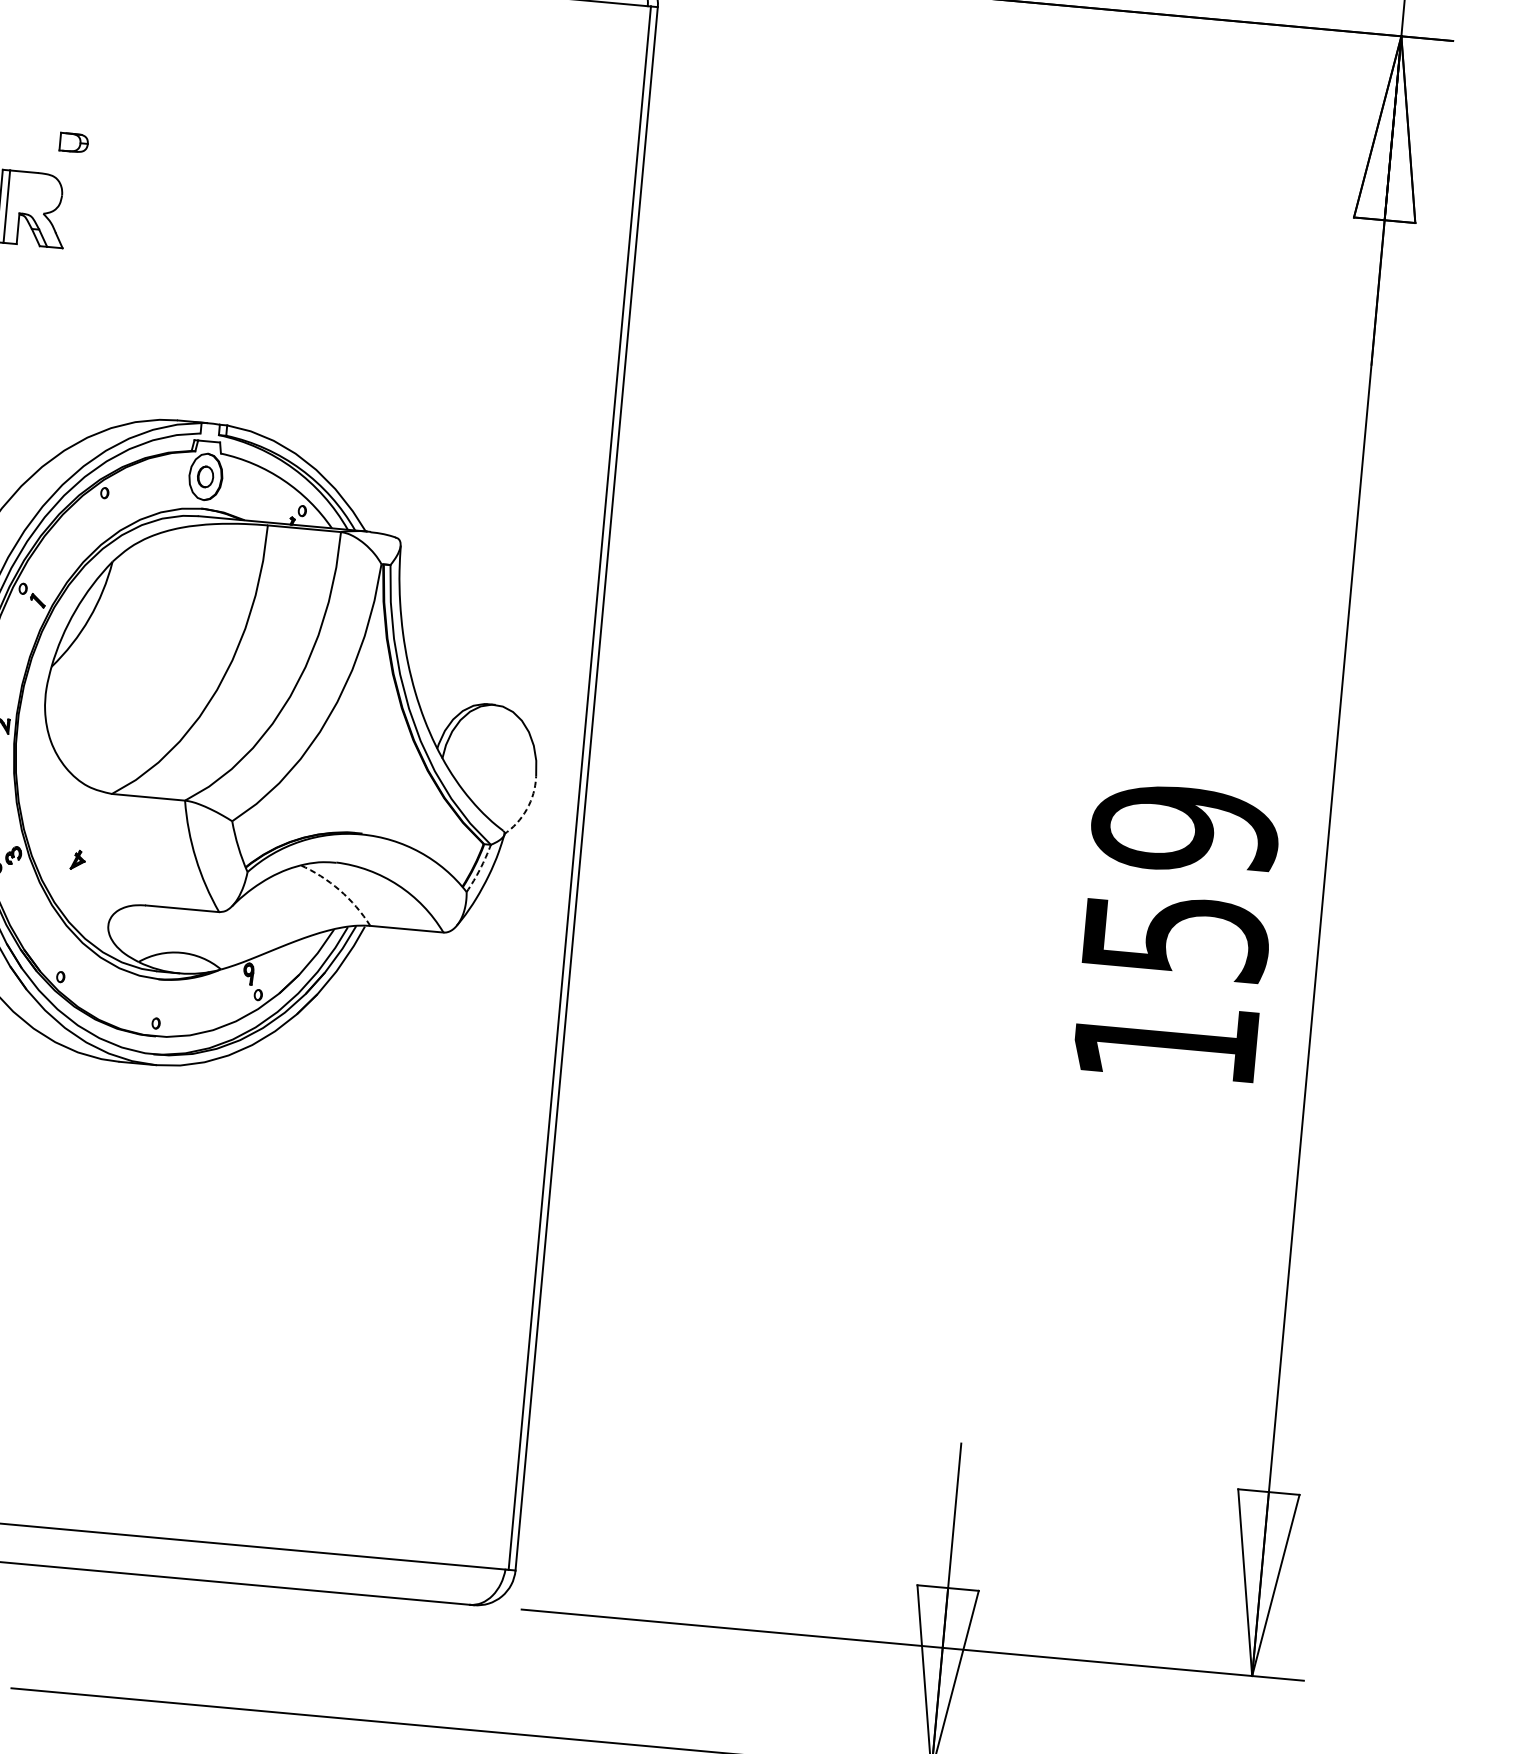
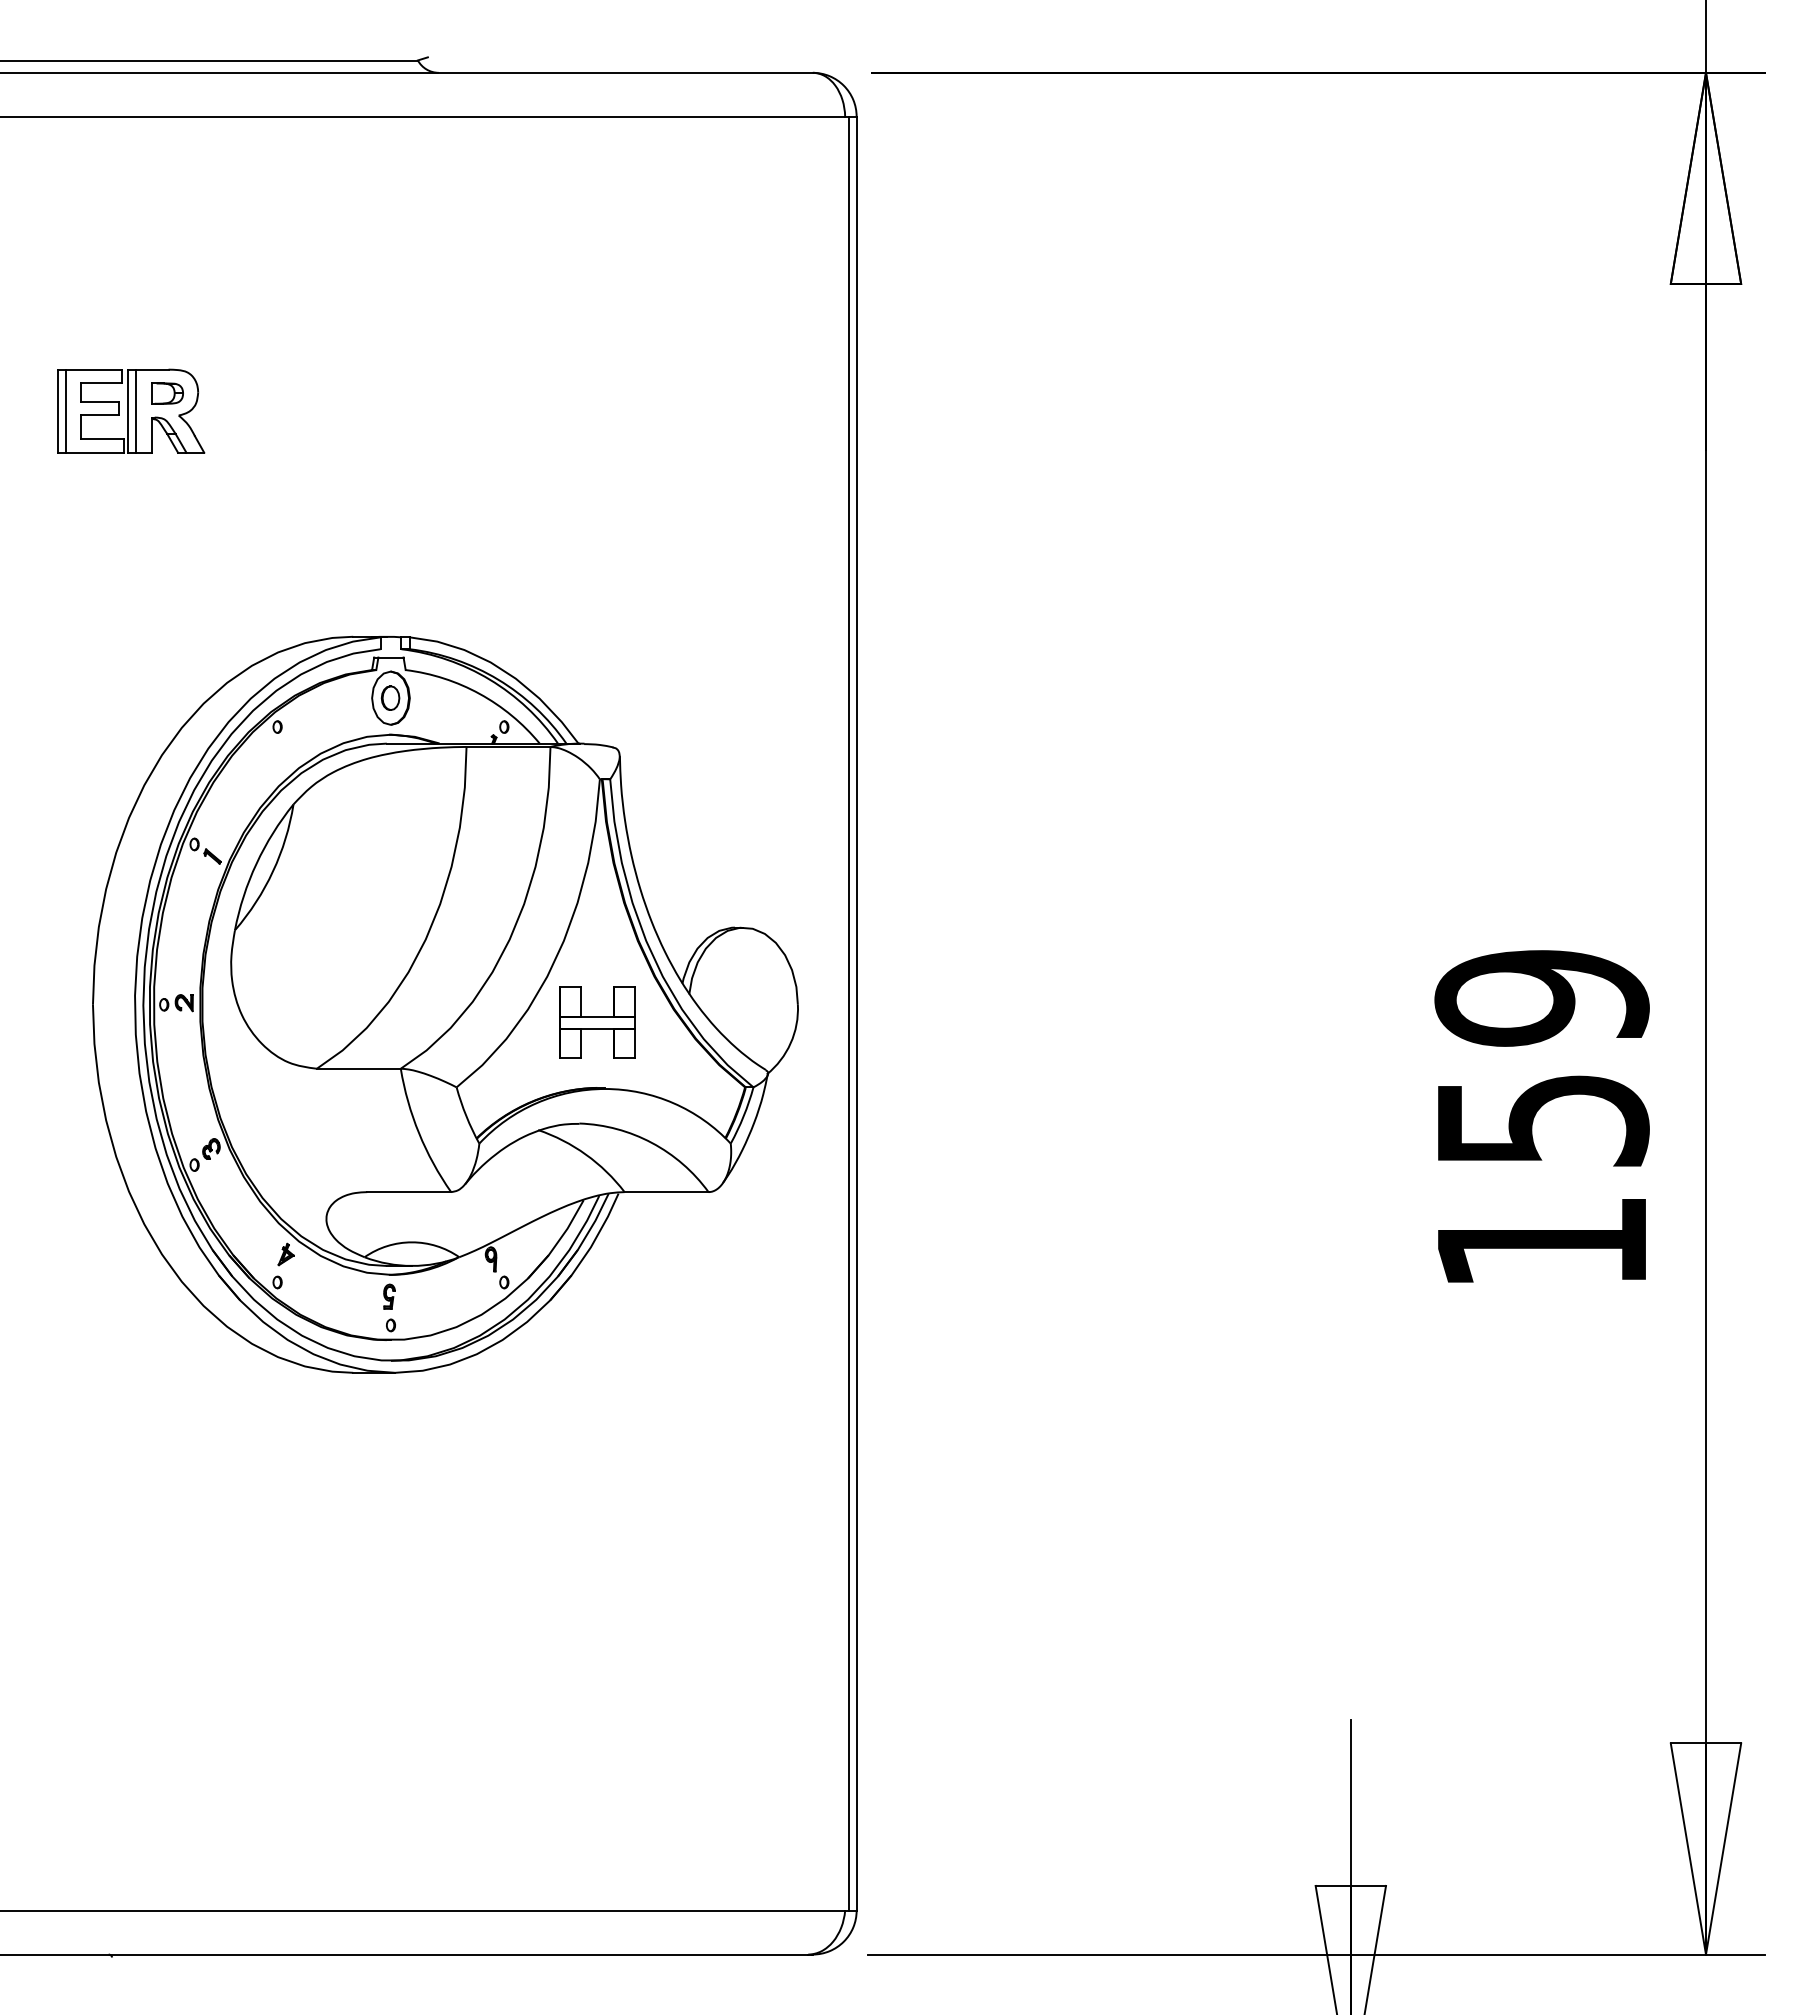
part: (74, 142) -> (167, 393), moved
part: (360, 775) -> (597, 1022), added
arc: (526, 809) -> (790, 1043), dashed -> solid
part: (77, 860) -> (285, 1254), moved
arc: (479, 869) -> (743, 1116), dashed -> solid
arc: (340, 890) -> (586, 1154), dashed -> solid
part: (157, 998) -> (389, 1296), added

